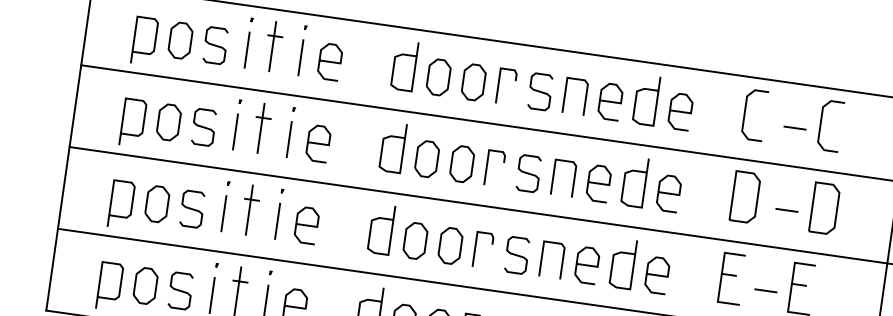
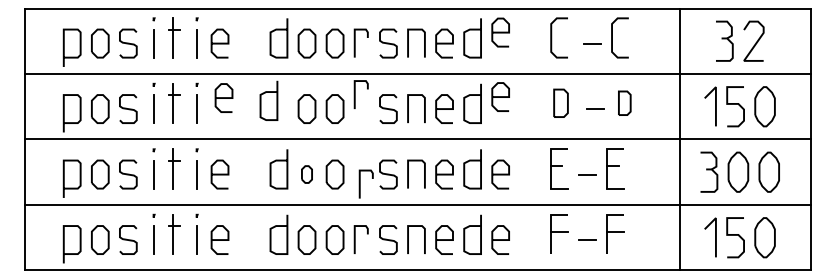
curve: (680, 111) -> (500, 32), moved
curve: (317, 142) -> (223, 97), moved
curve: (383, 145) -> (261, 100), moved
line: (487, 167) -> (355, 94), moved
curve: (668, 192) -> (500, 96), moved
part: (744, 196) -> (560, 102), size x0.7
part: (824, 207) -> (624, 102), size x0.6
part: (414, 240) -> (306, 174), size x0.6
line: (476, 248) -> (360, 183), moved

